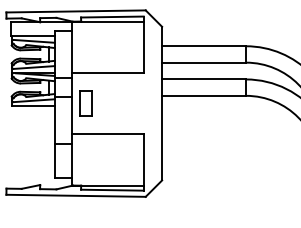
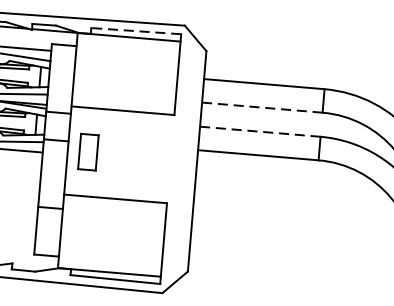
line: (111, 17) -> (134, 31), solid -> dashed
line: (204, 62) -> (262, 107), solid -> dashed
line: (204, 79) -> (260, 131), solid -> dashed

